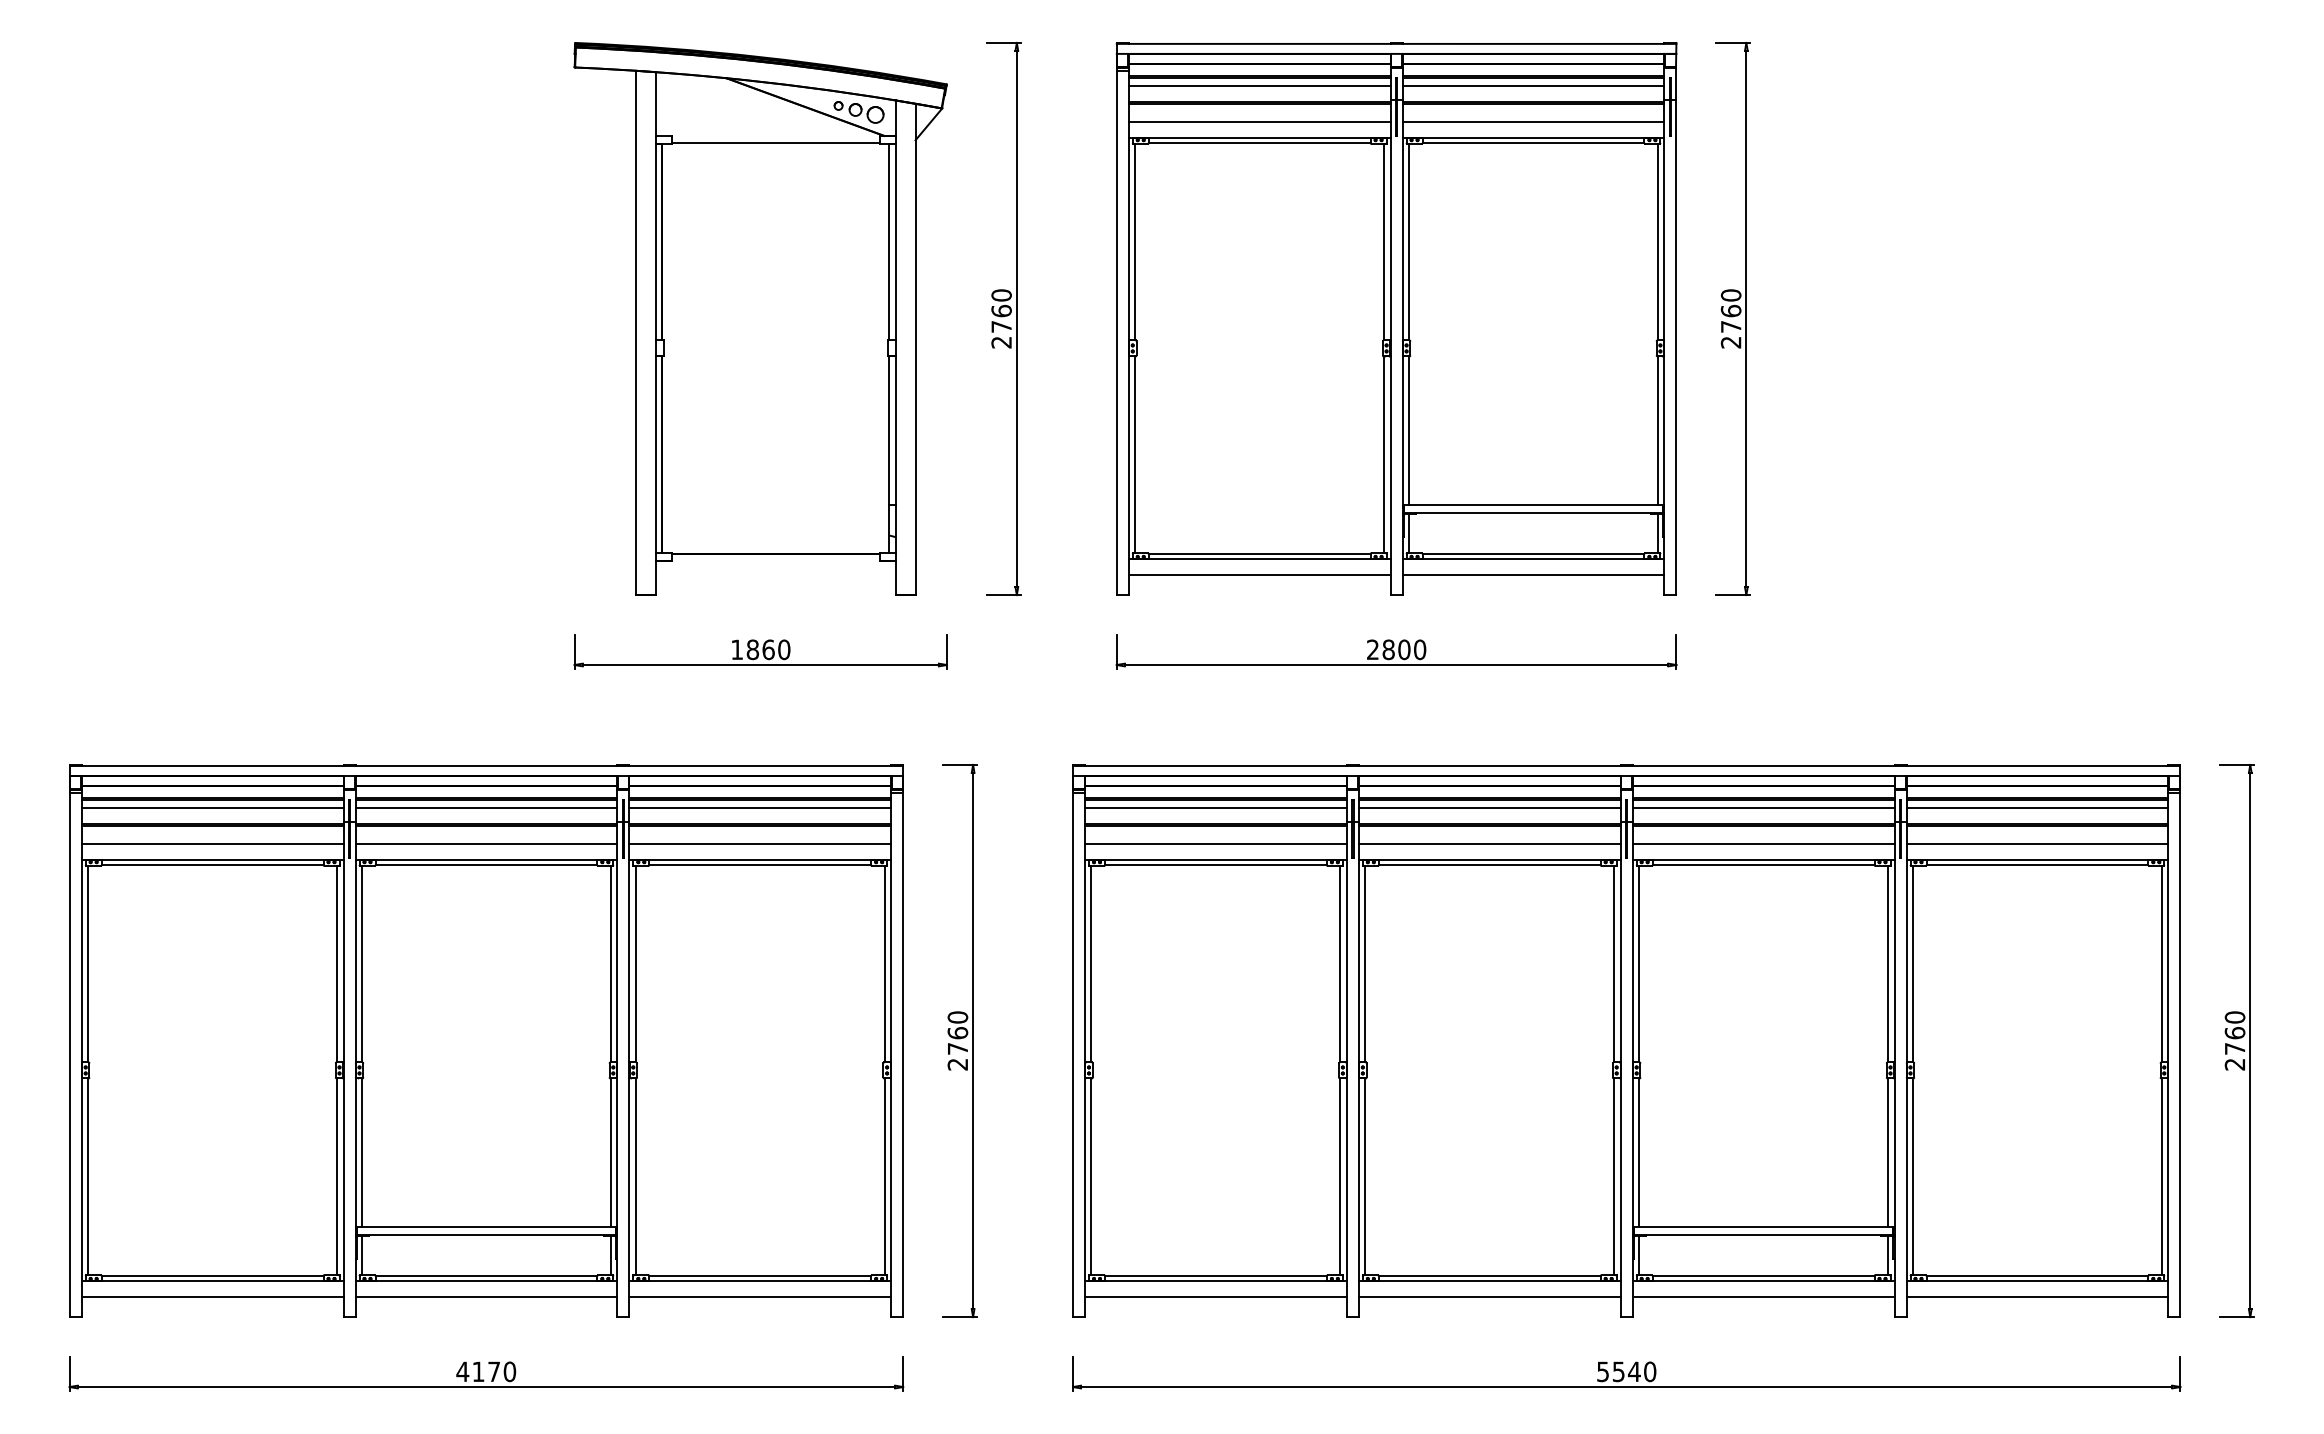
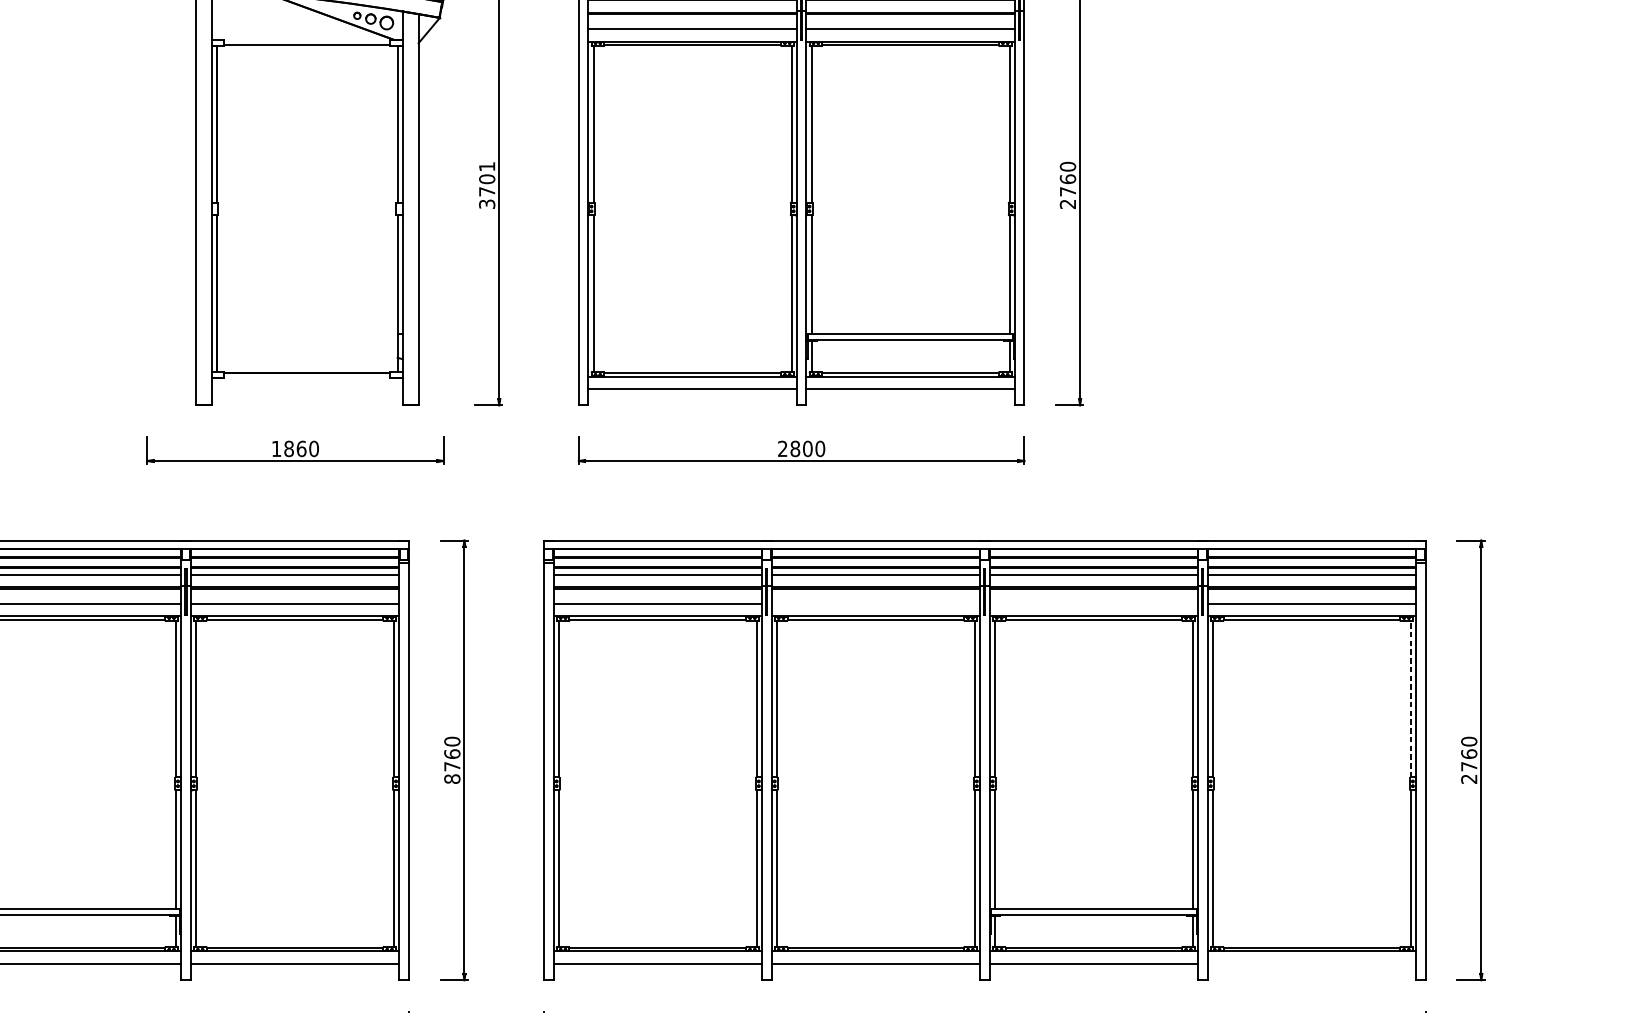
text: (1001, 318) -> (487, 185), 2760 -> 3701
line: (1489, 844) -> (875, 603), removed
line: (1763, 844) -> (1093, 603), removed
line: (2161, 963) -> (1410, 698), solid -> dashed
text: (957, 1064) -> (452, 779), 2760 -> 8760
line: (2037, 1296) -> (1311, 963), removed

